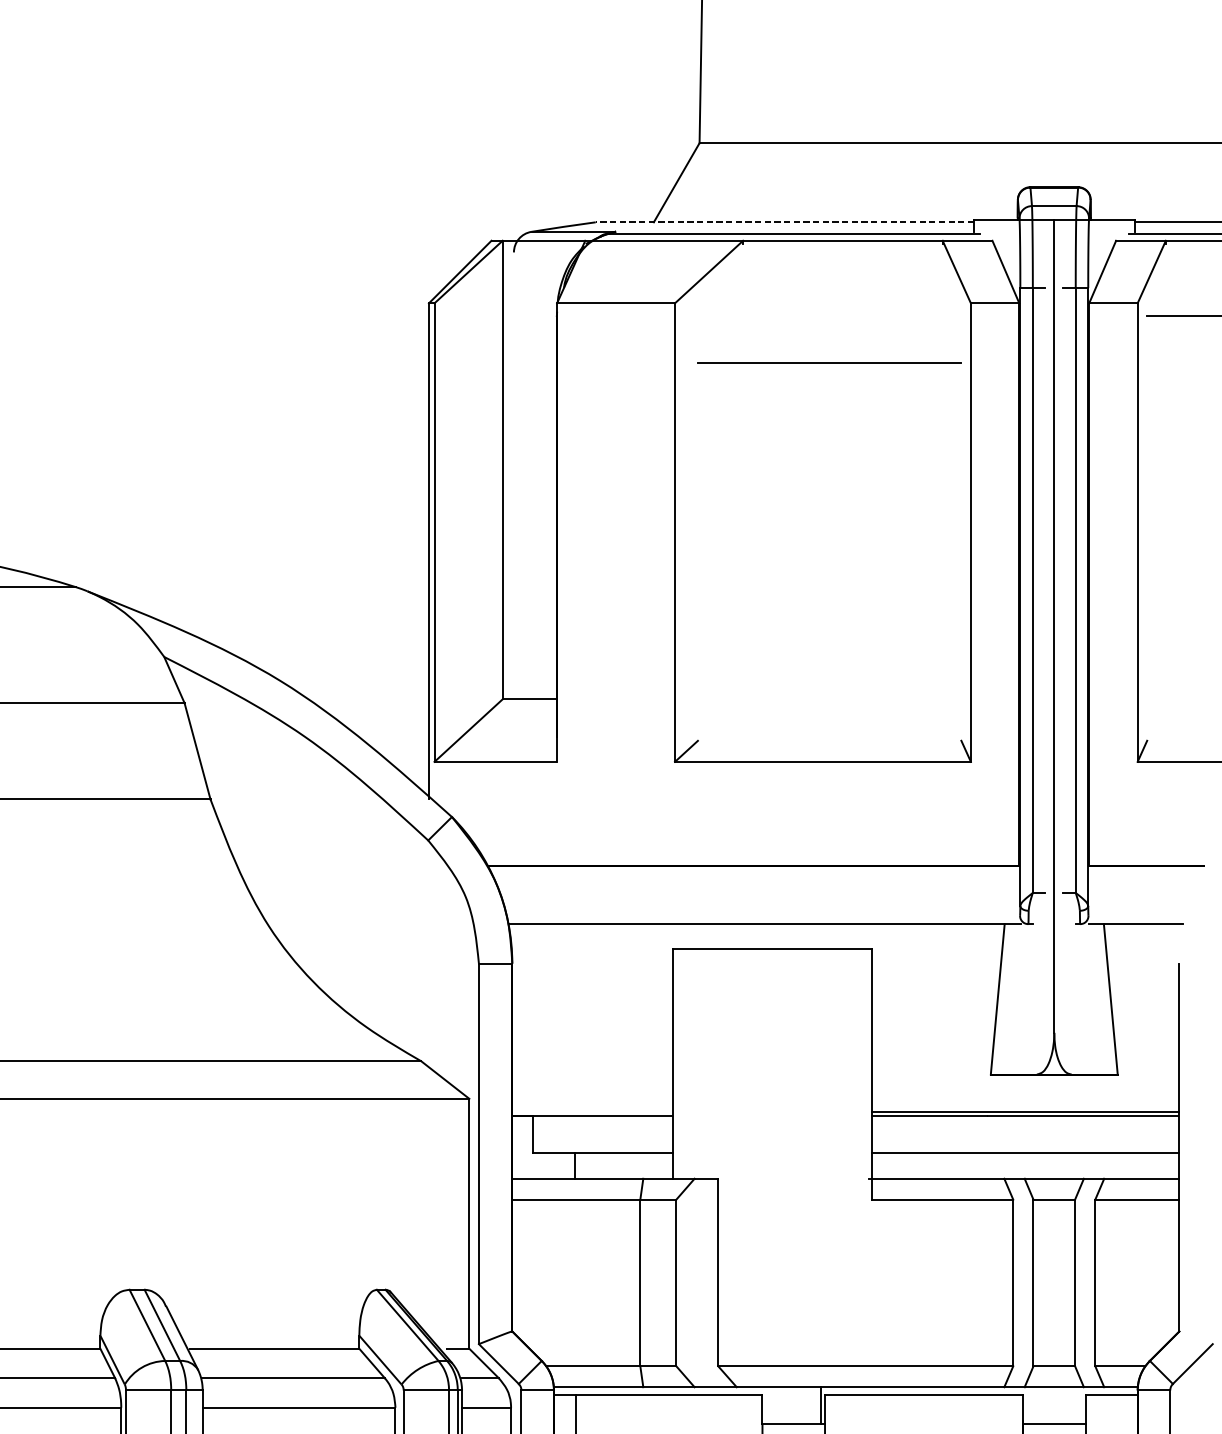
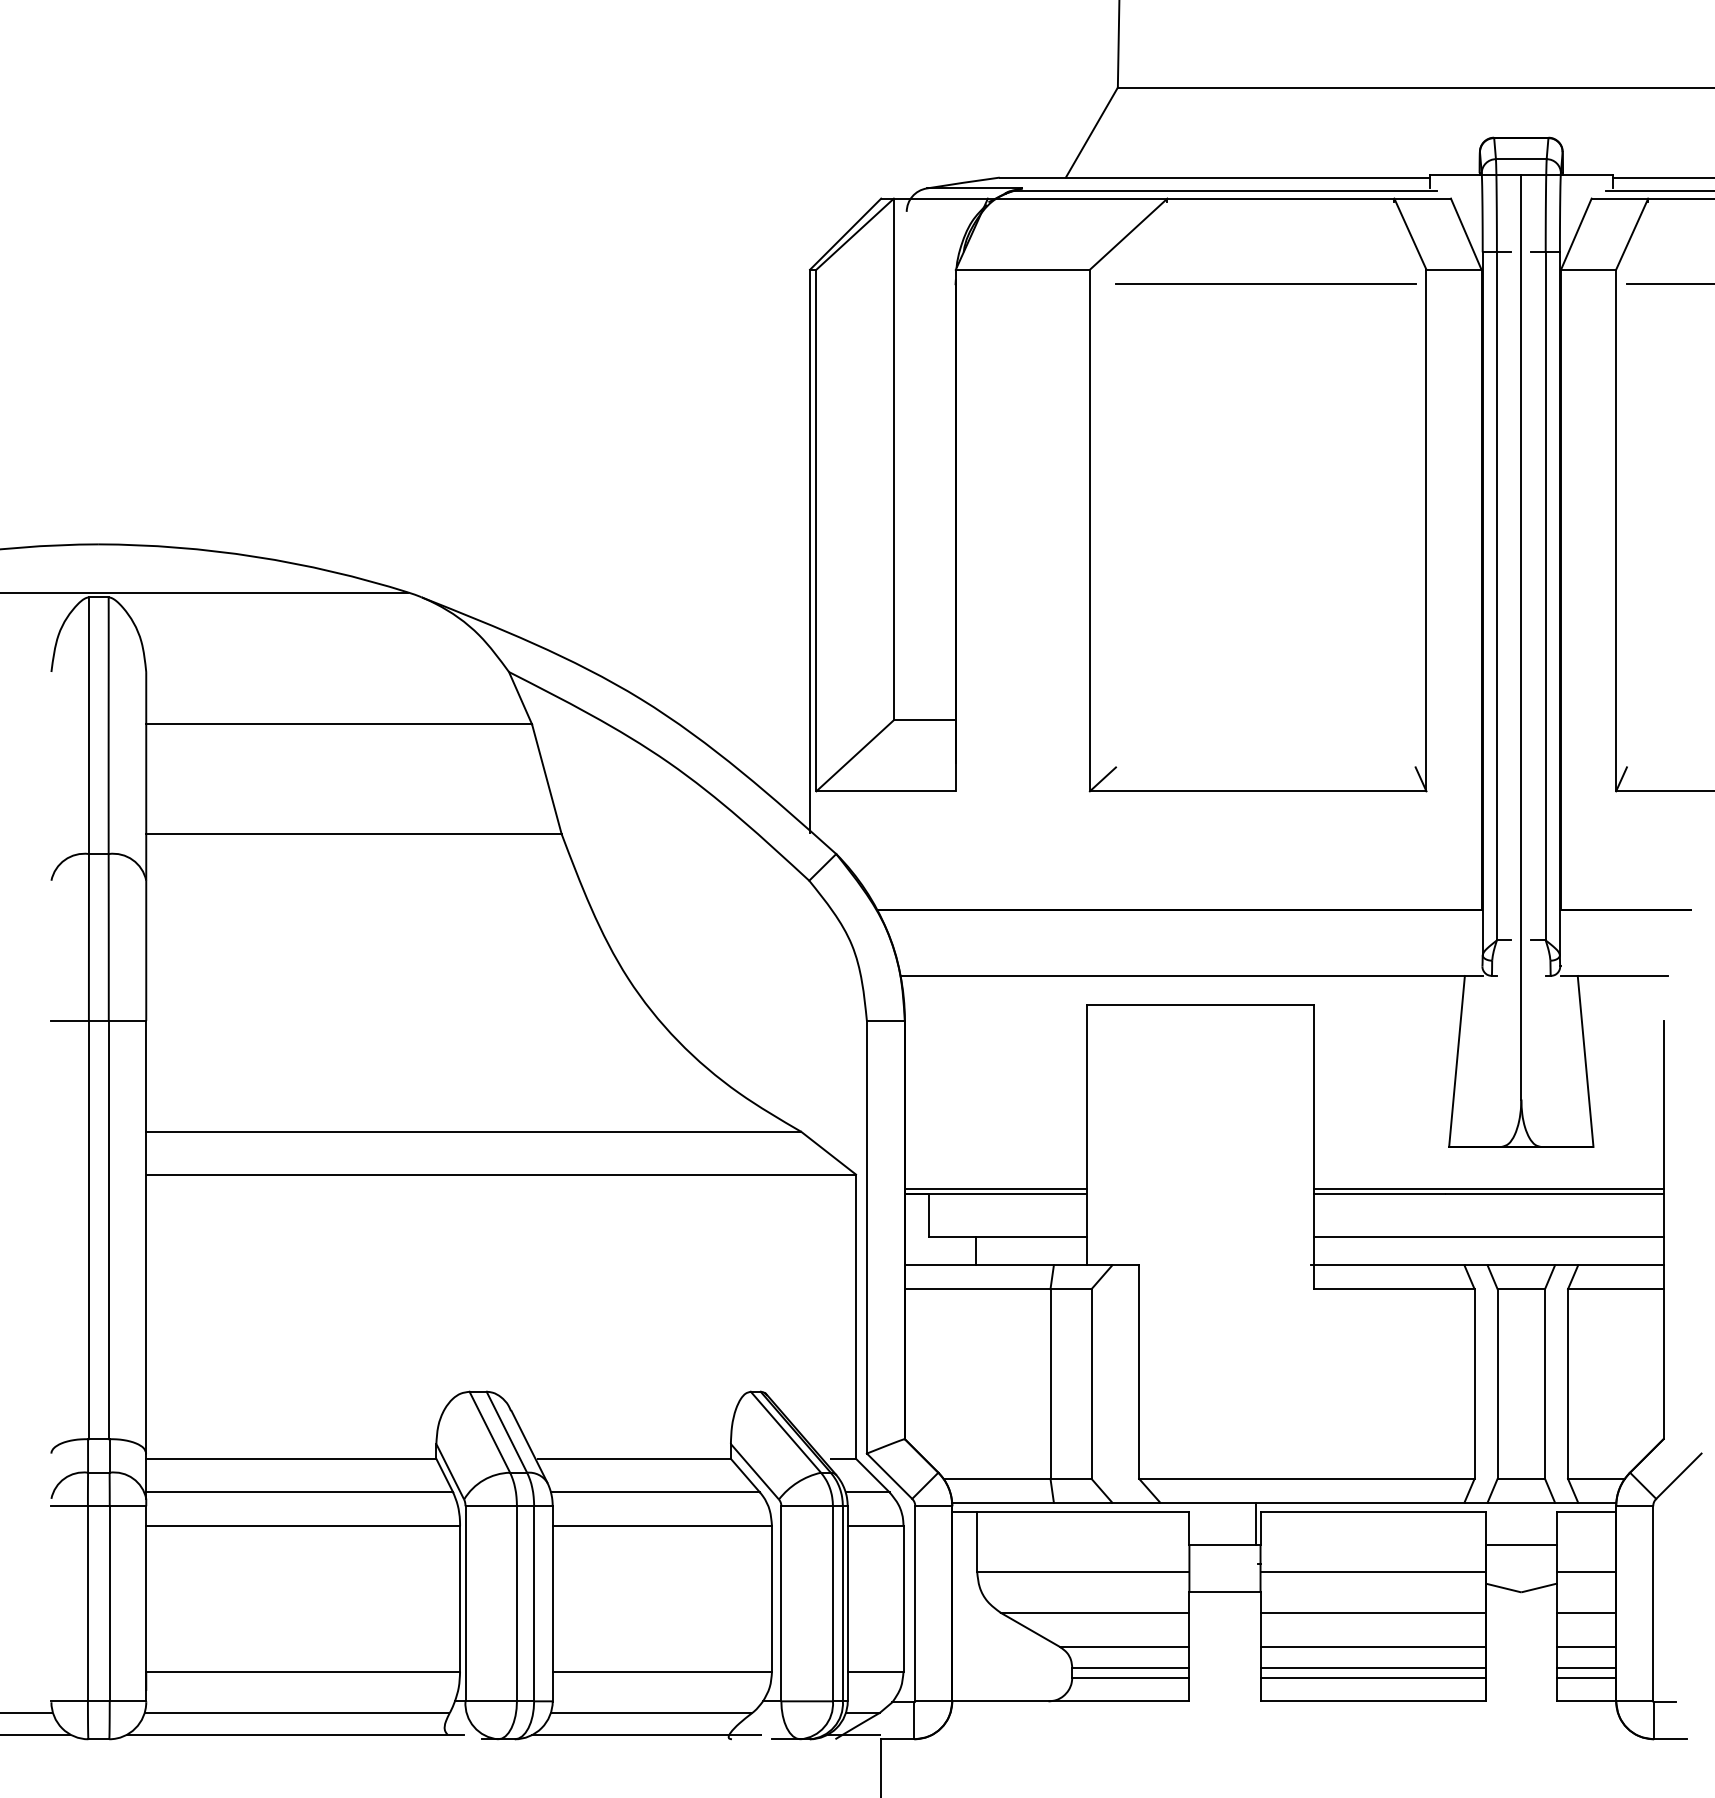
line: (784, 222) -> (1214, 177), dashed -> solid
line: (829, 361) -> (1265, 283), moved
line: (591, 1111) -> (995, 1189), added

